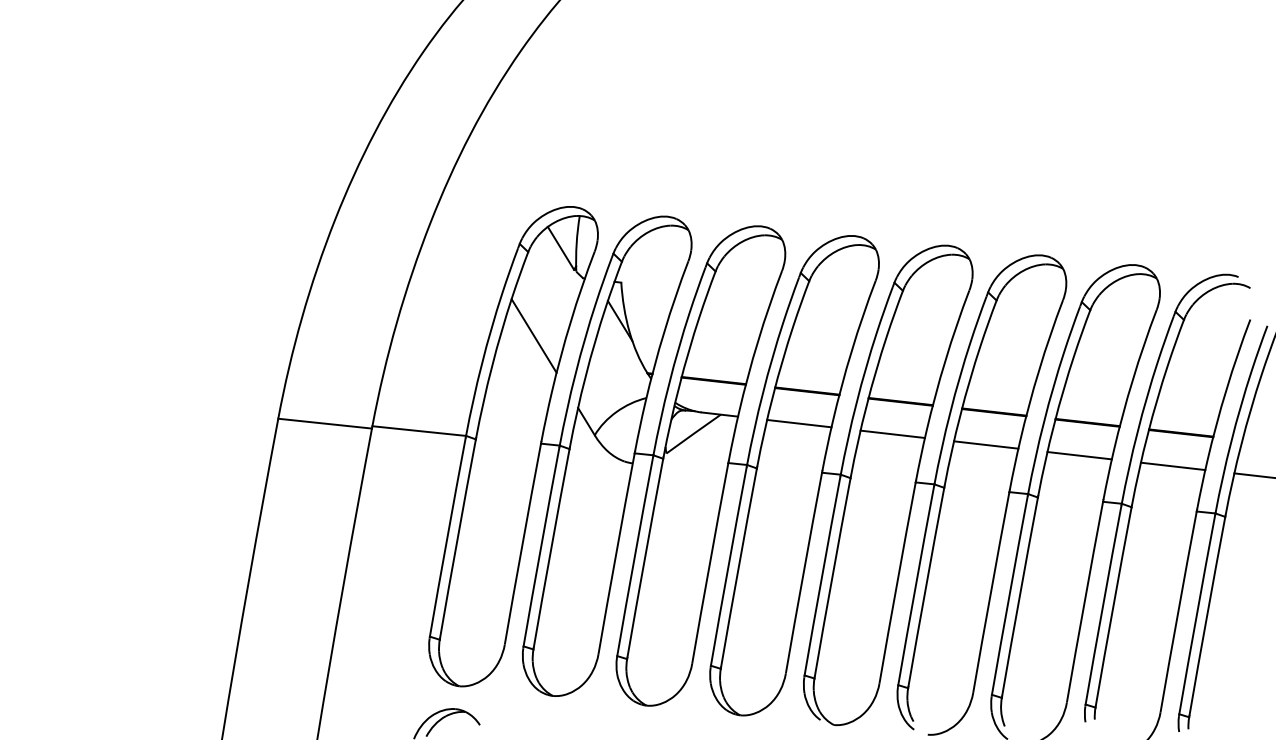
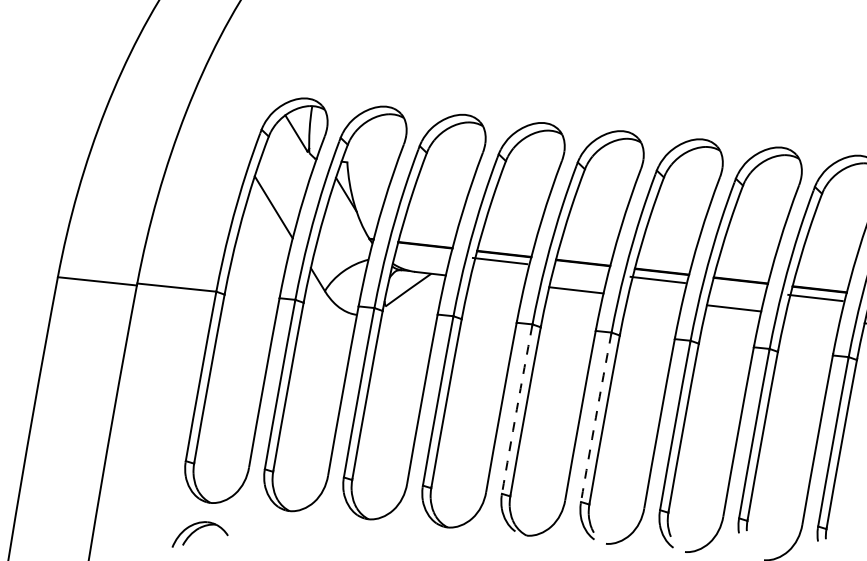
line: (799, 423) -> (500, 260), moved
line: (986, 444) -> (658, 279), moved
line: (1172, 466) -> (814, 298), moved
arc: (822, 575) -> (517, 409), solid -> dashed
arc: (915, 585) -> (595, 417), solid -> dashed

